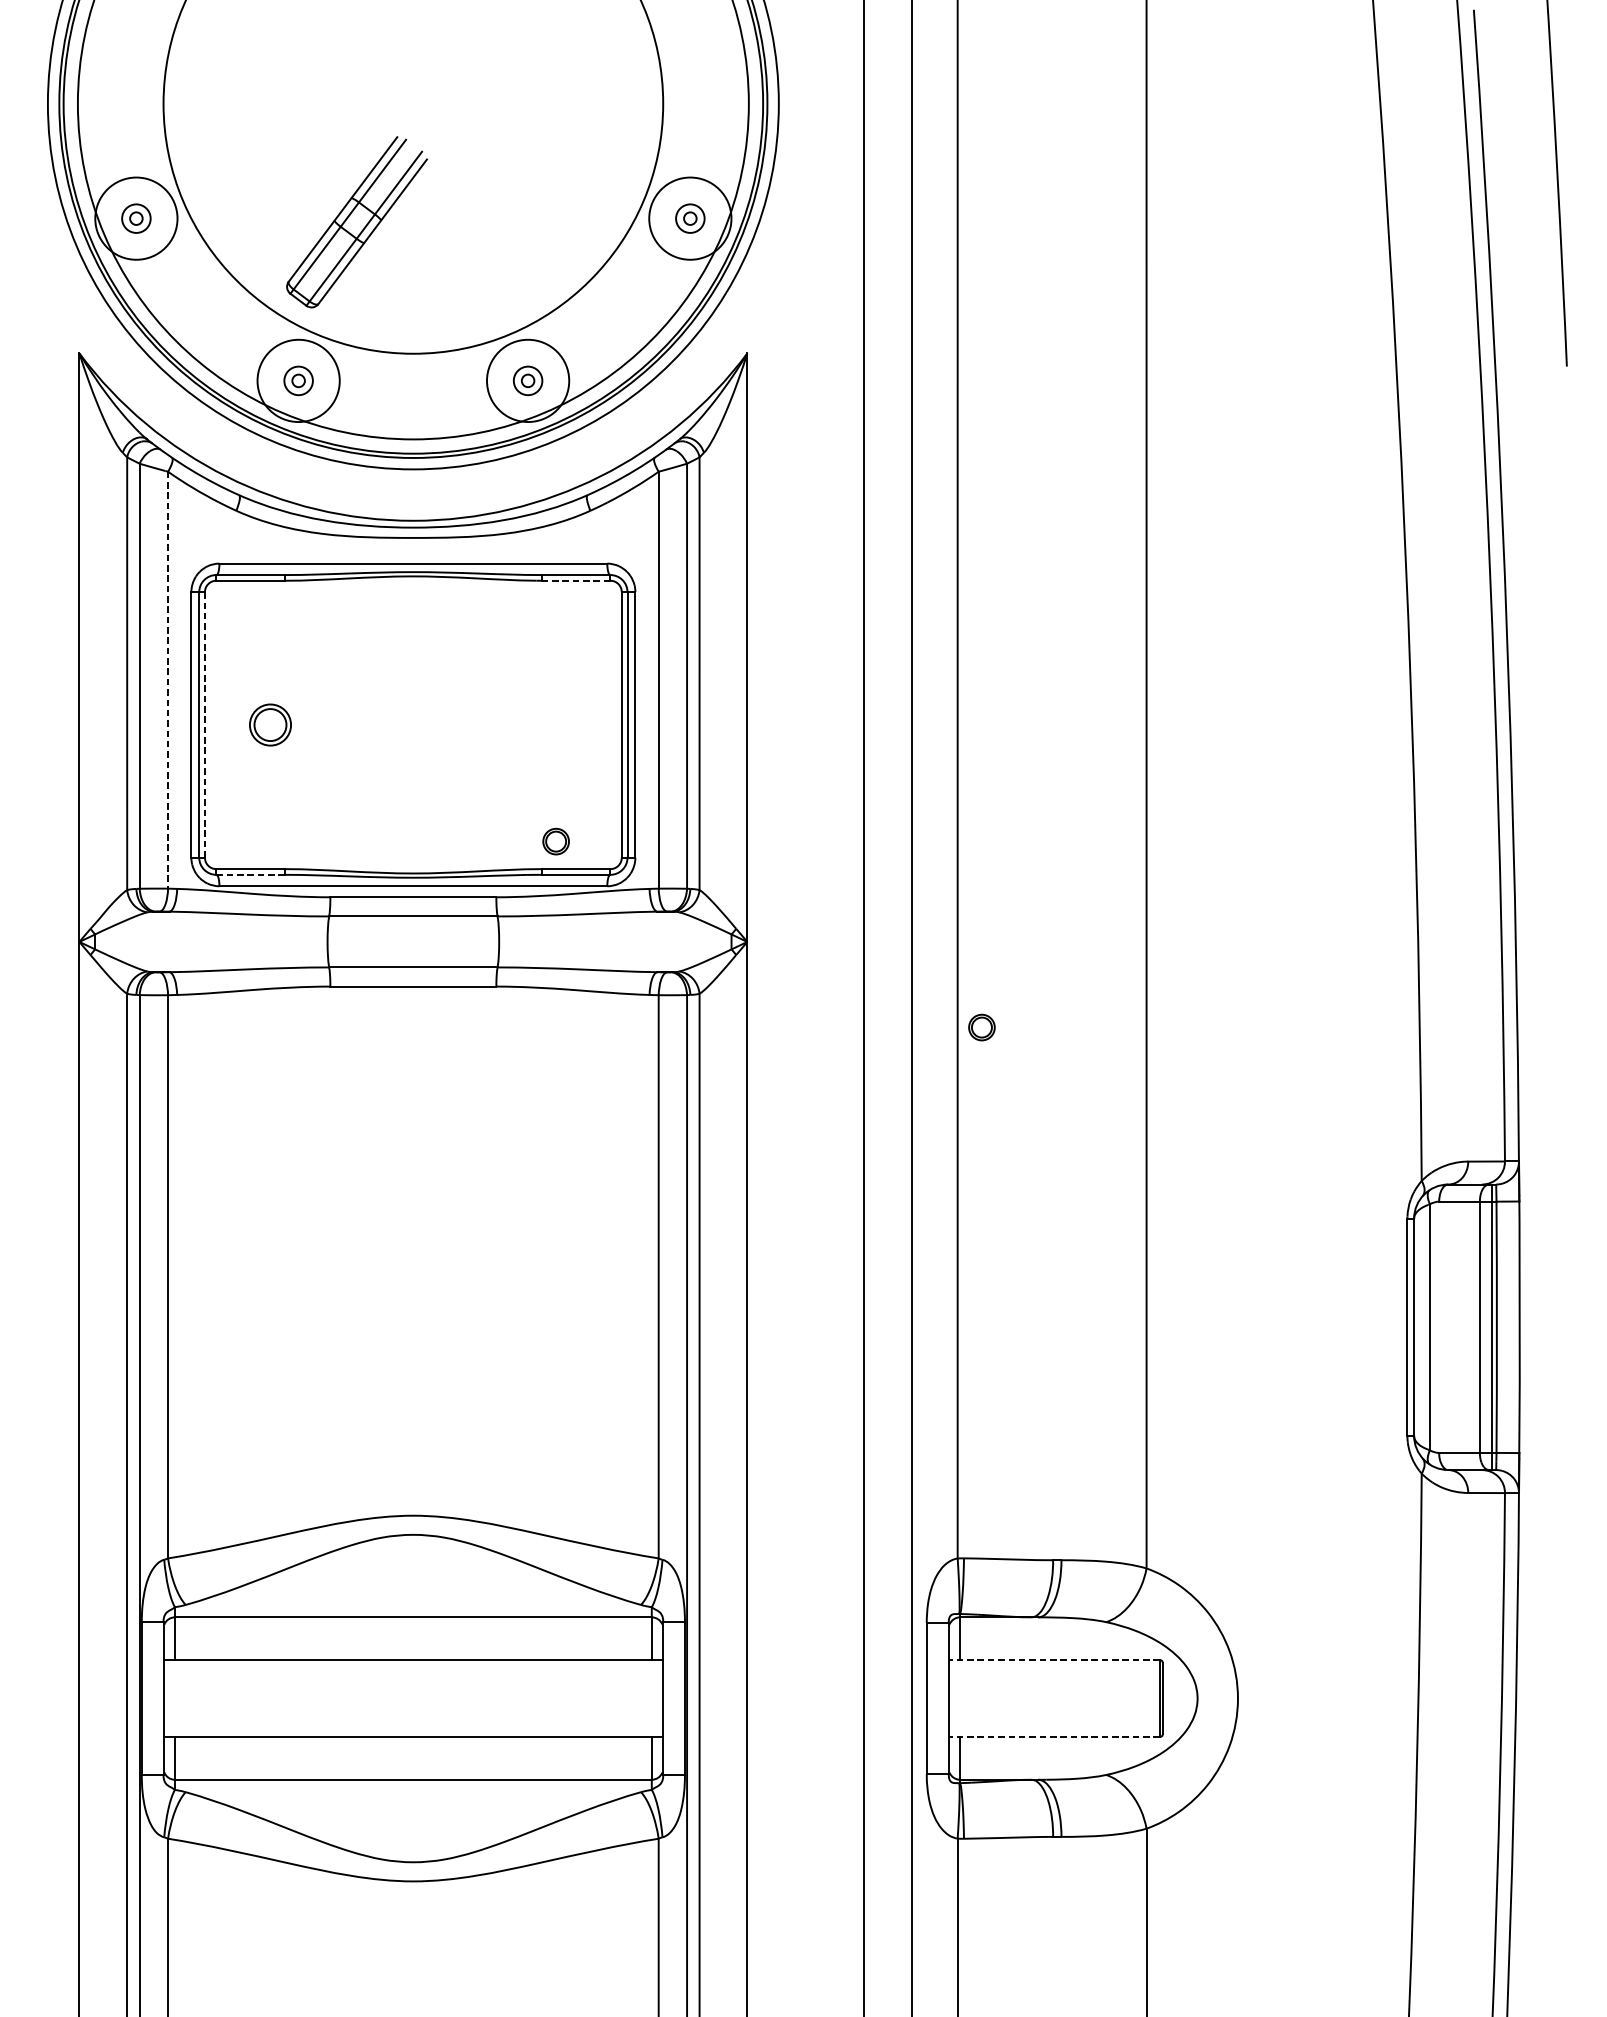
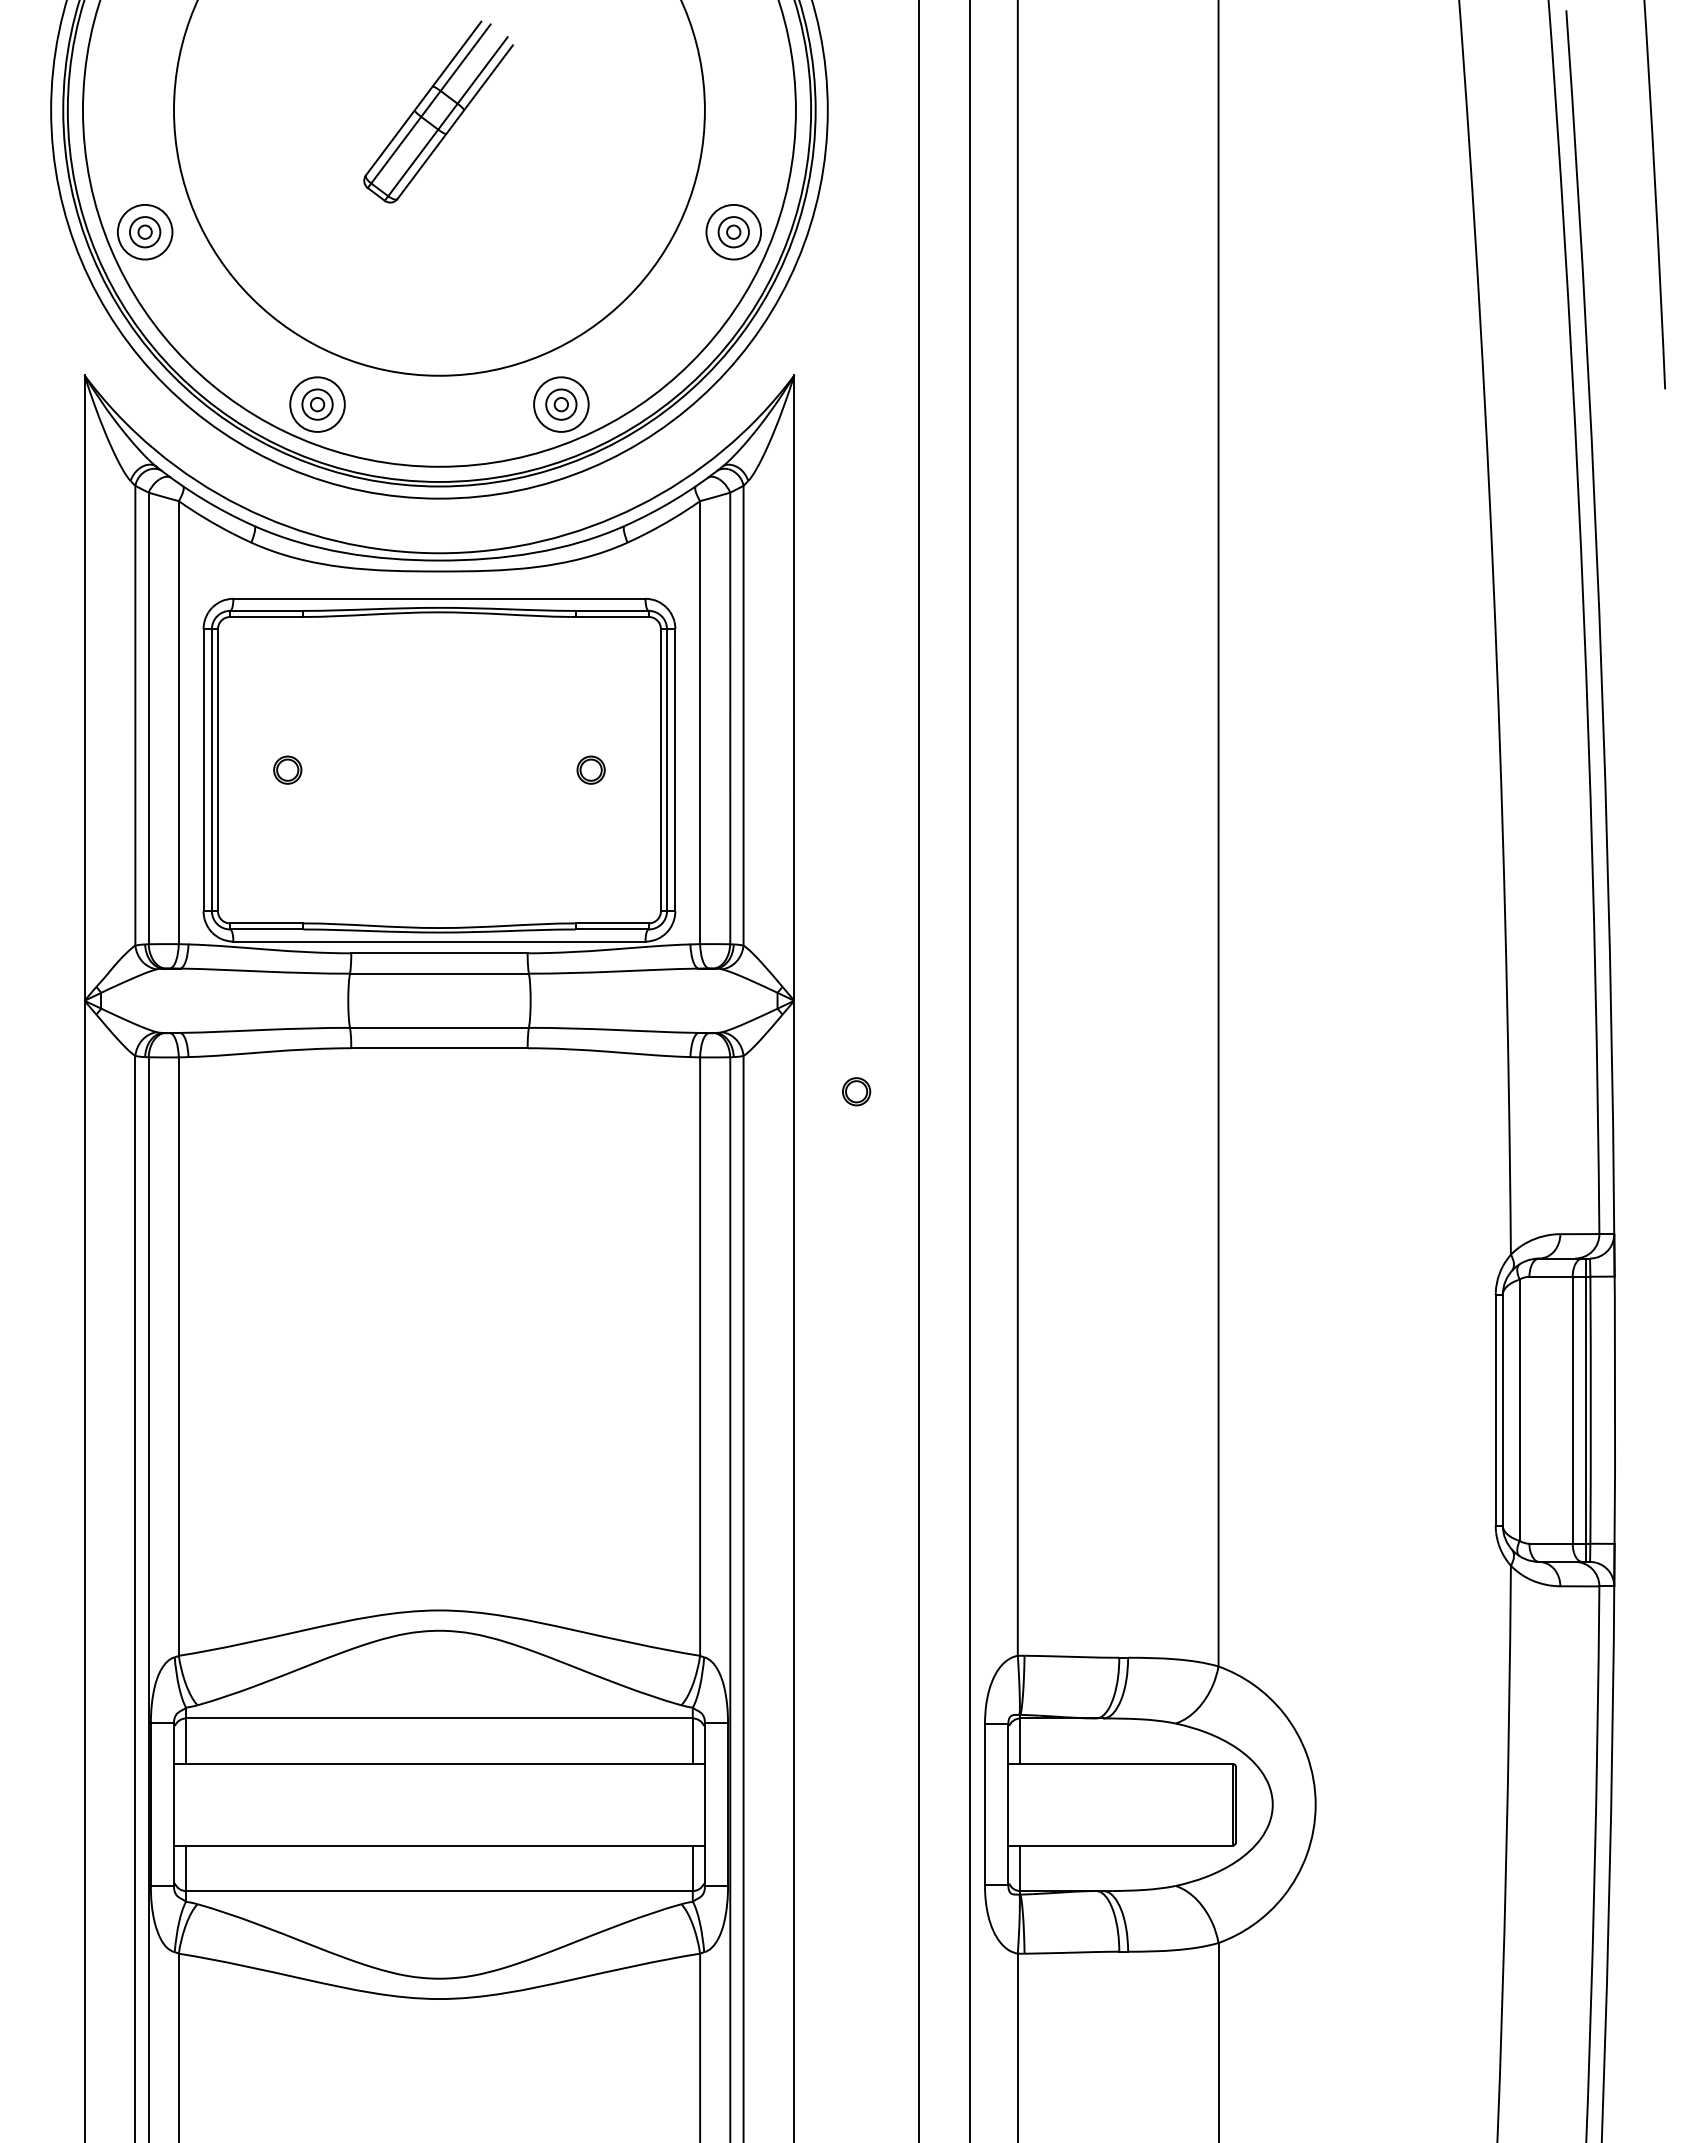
circle: (135, 217) -> (144, 231), size x0.62
circle: (690, 217) -> (733, 231), size x0.62
part: (356, 221) -> (438, 111), moved
circle: (298, 380) -> (317, 404), size x0.62
circle: (528, 380) -> (561, 404), size x0.62
line: (576, 580) -> (612, 616), dashed -> solid
line: (167, 680) -> (178, 723), dashed -> solid
part: (270, 724) -> (287, 769), size x0.62
line: (204, 725) -> (217, 770), dashed -> solid
part: (555, 840) -> (590, 769), moved
line: (250, 874) -> (266, 929), dashed -> solid
part: (981, 1027) -> (856, 1091), moved
line: (1054, 1659) -> (1120, 1763), dashed -> solid
line: (1054, 1736) -> (1120, 1845), dashed -> solid

